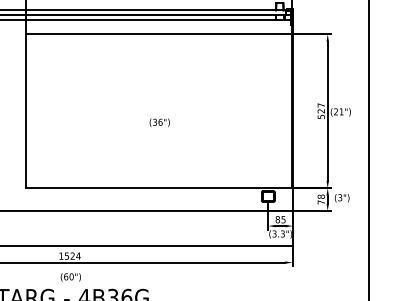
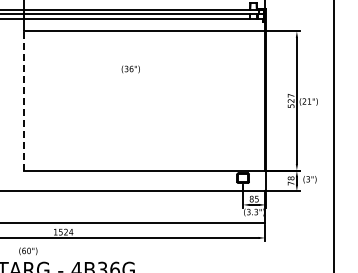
line: (26, 110) -> (24, 100), solid -> dashed
text: (159, 122) -> (130, 69), moved
text: (71, 277) -> (28, 251), moved

